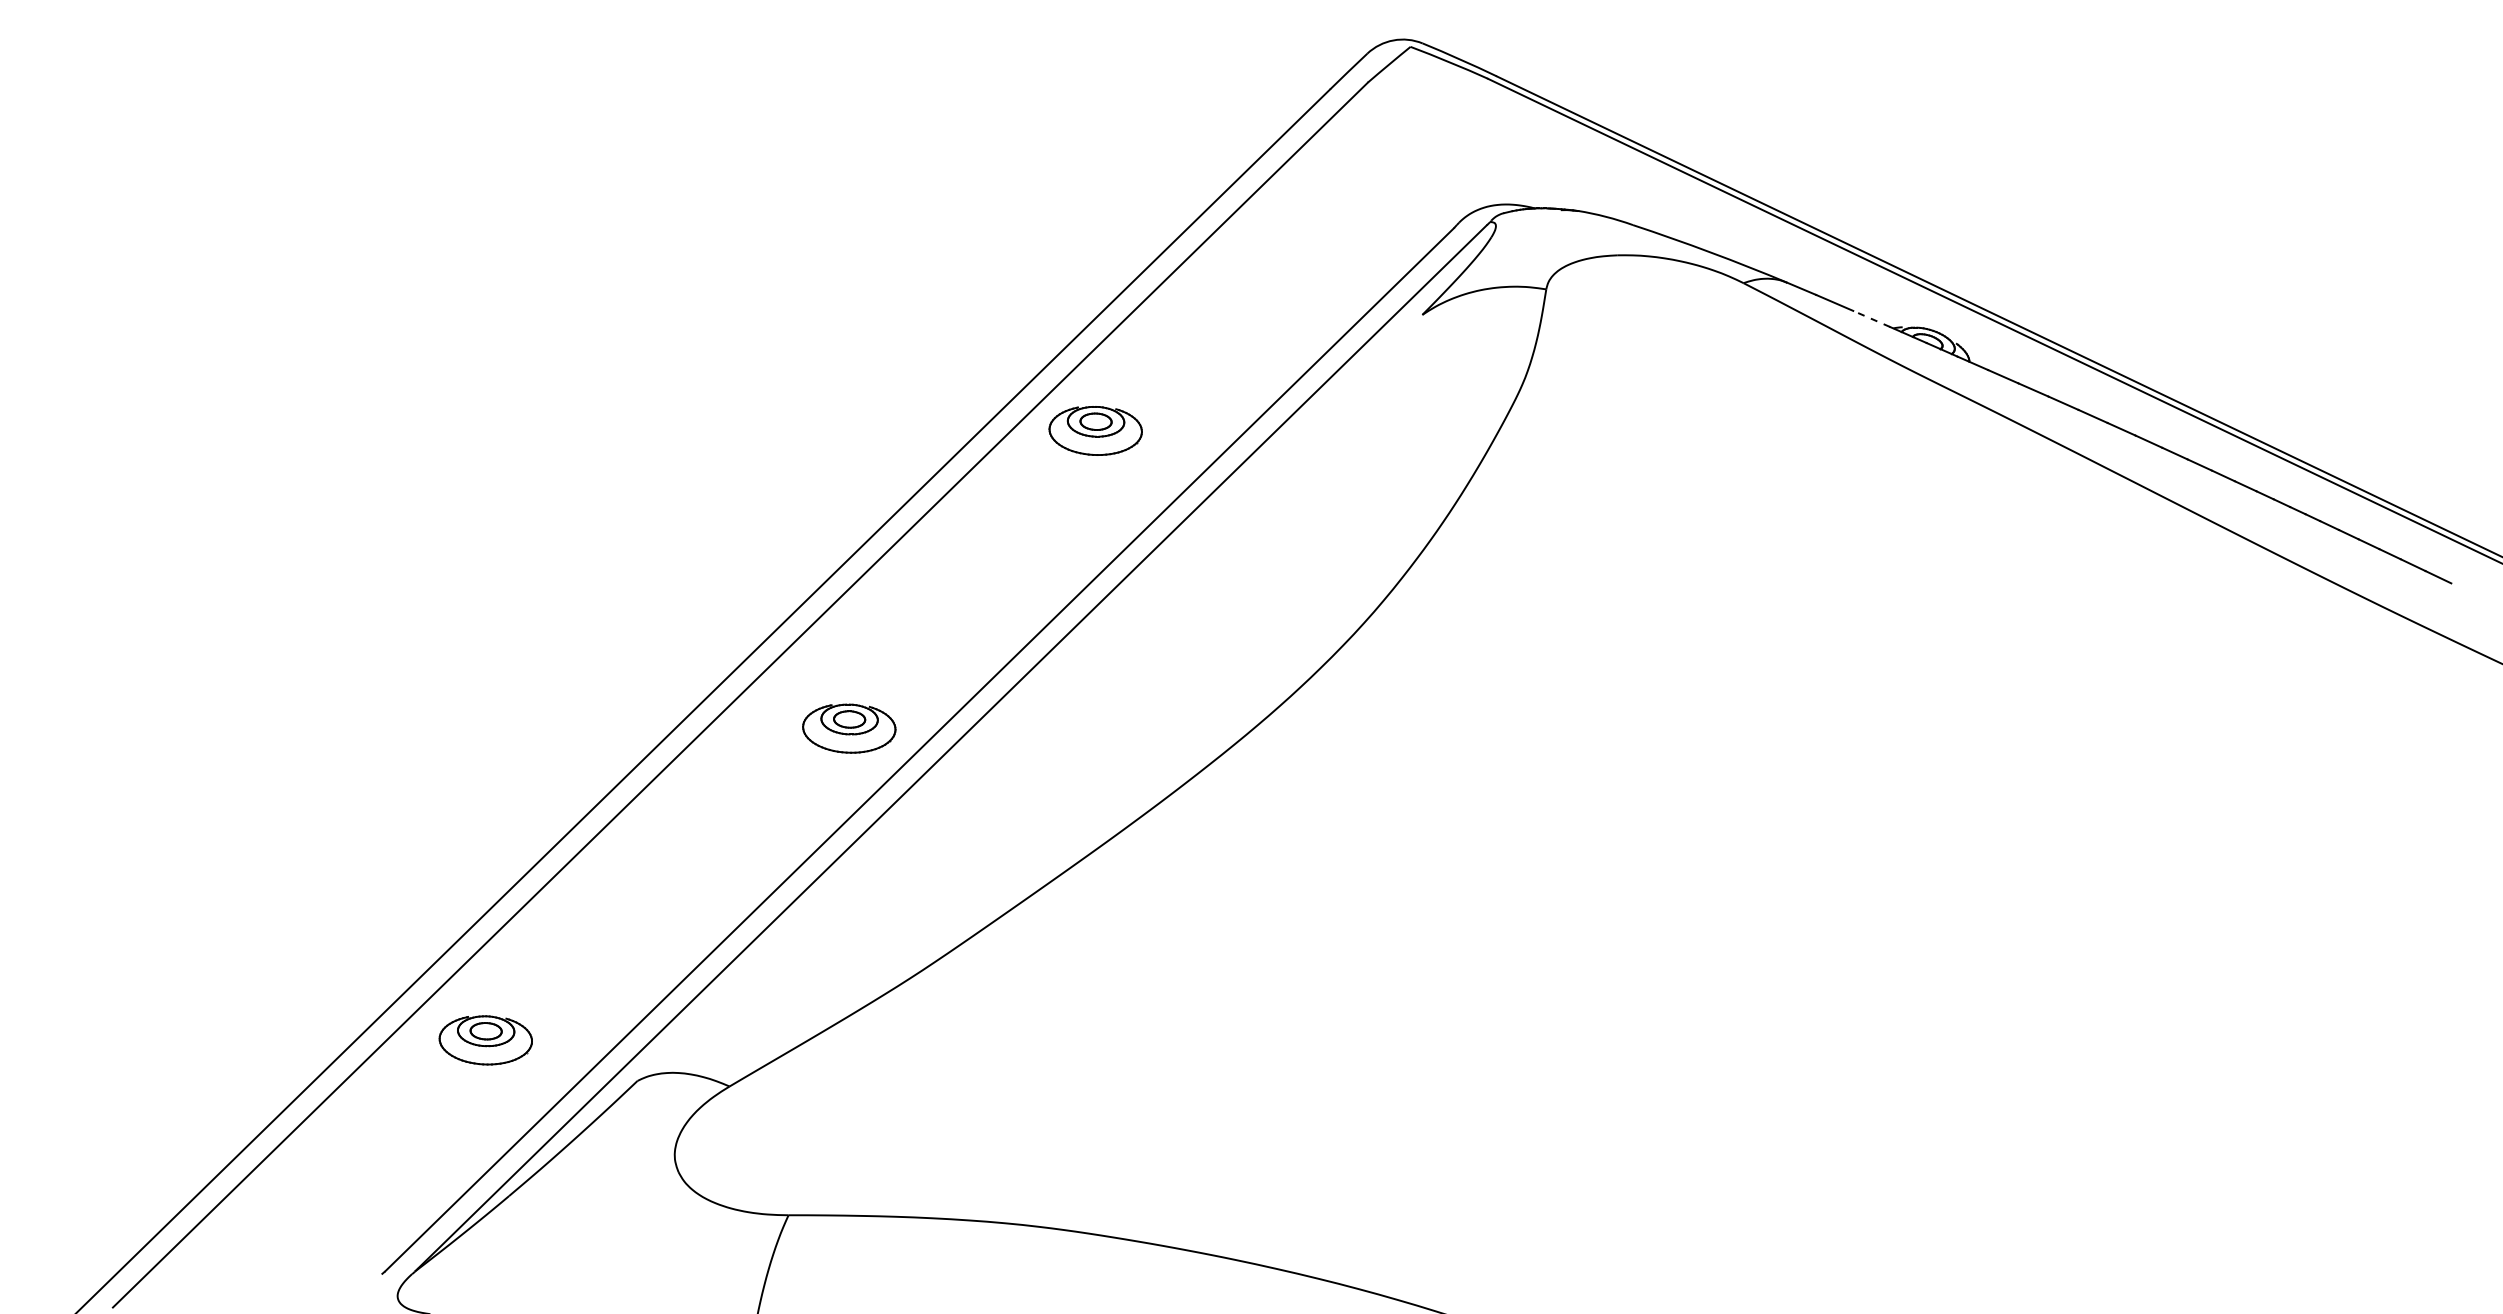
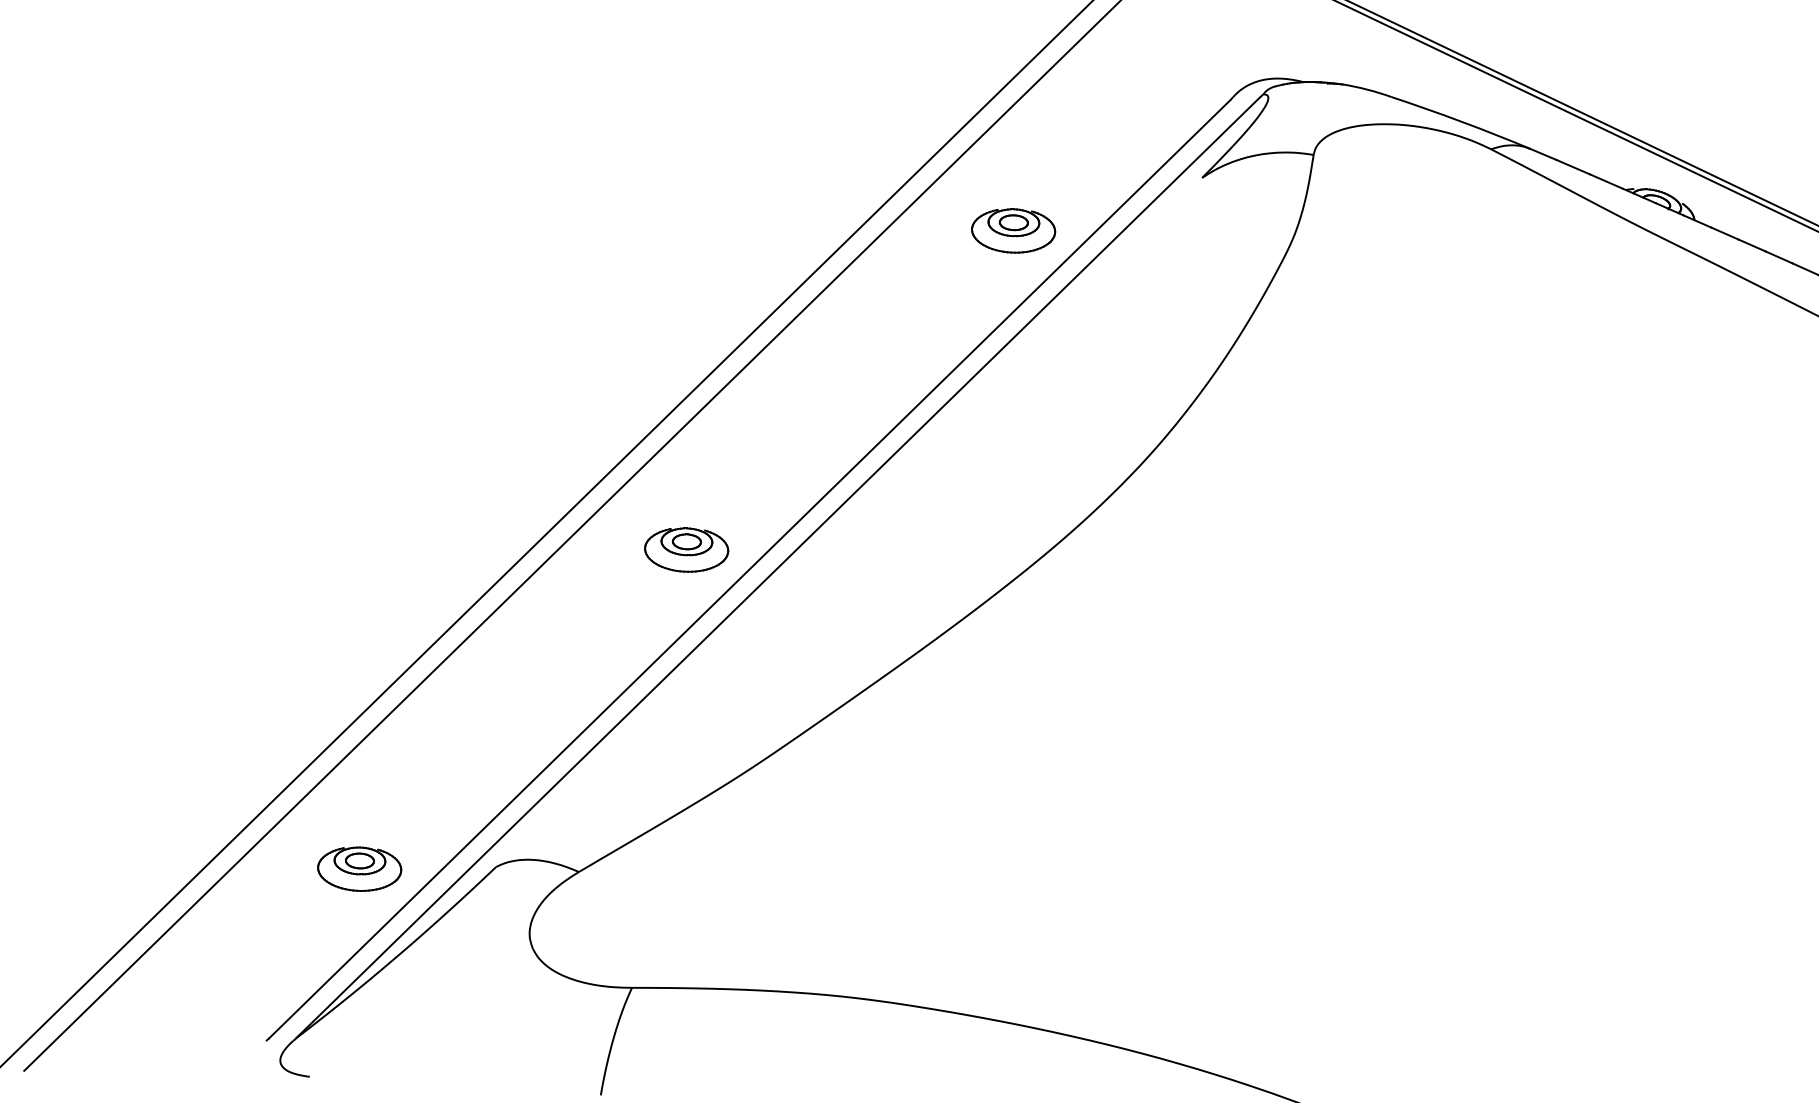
line: (1871, 318) -> (1606, 181), dashed -> solid
part: (1095, 430) -> (1013, 230), moved
part: (485, 1040) -> (359, 869), moved

